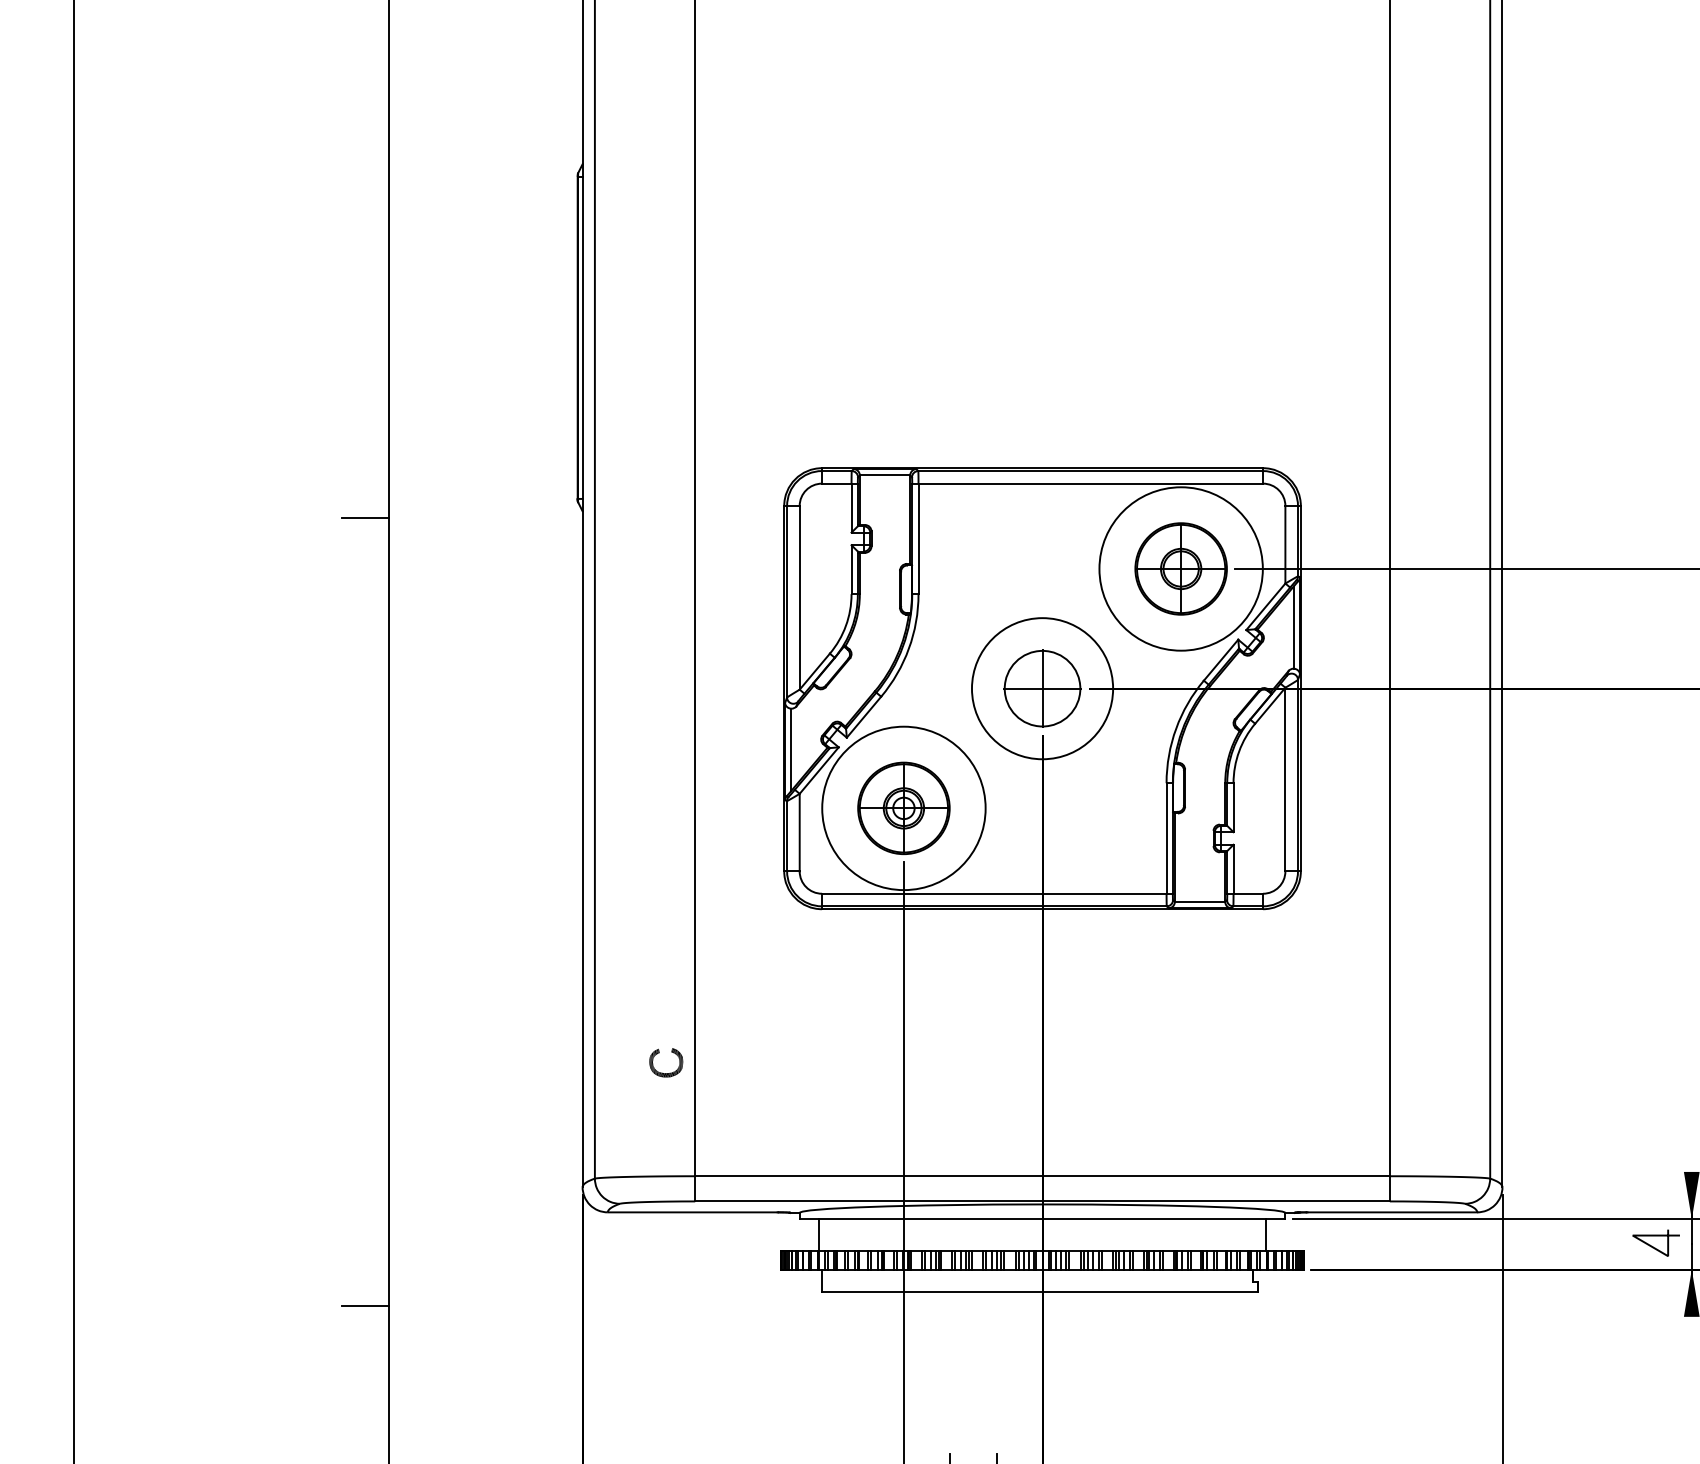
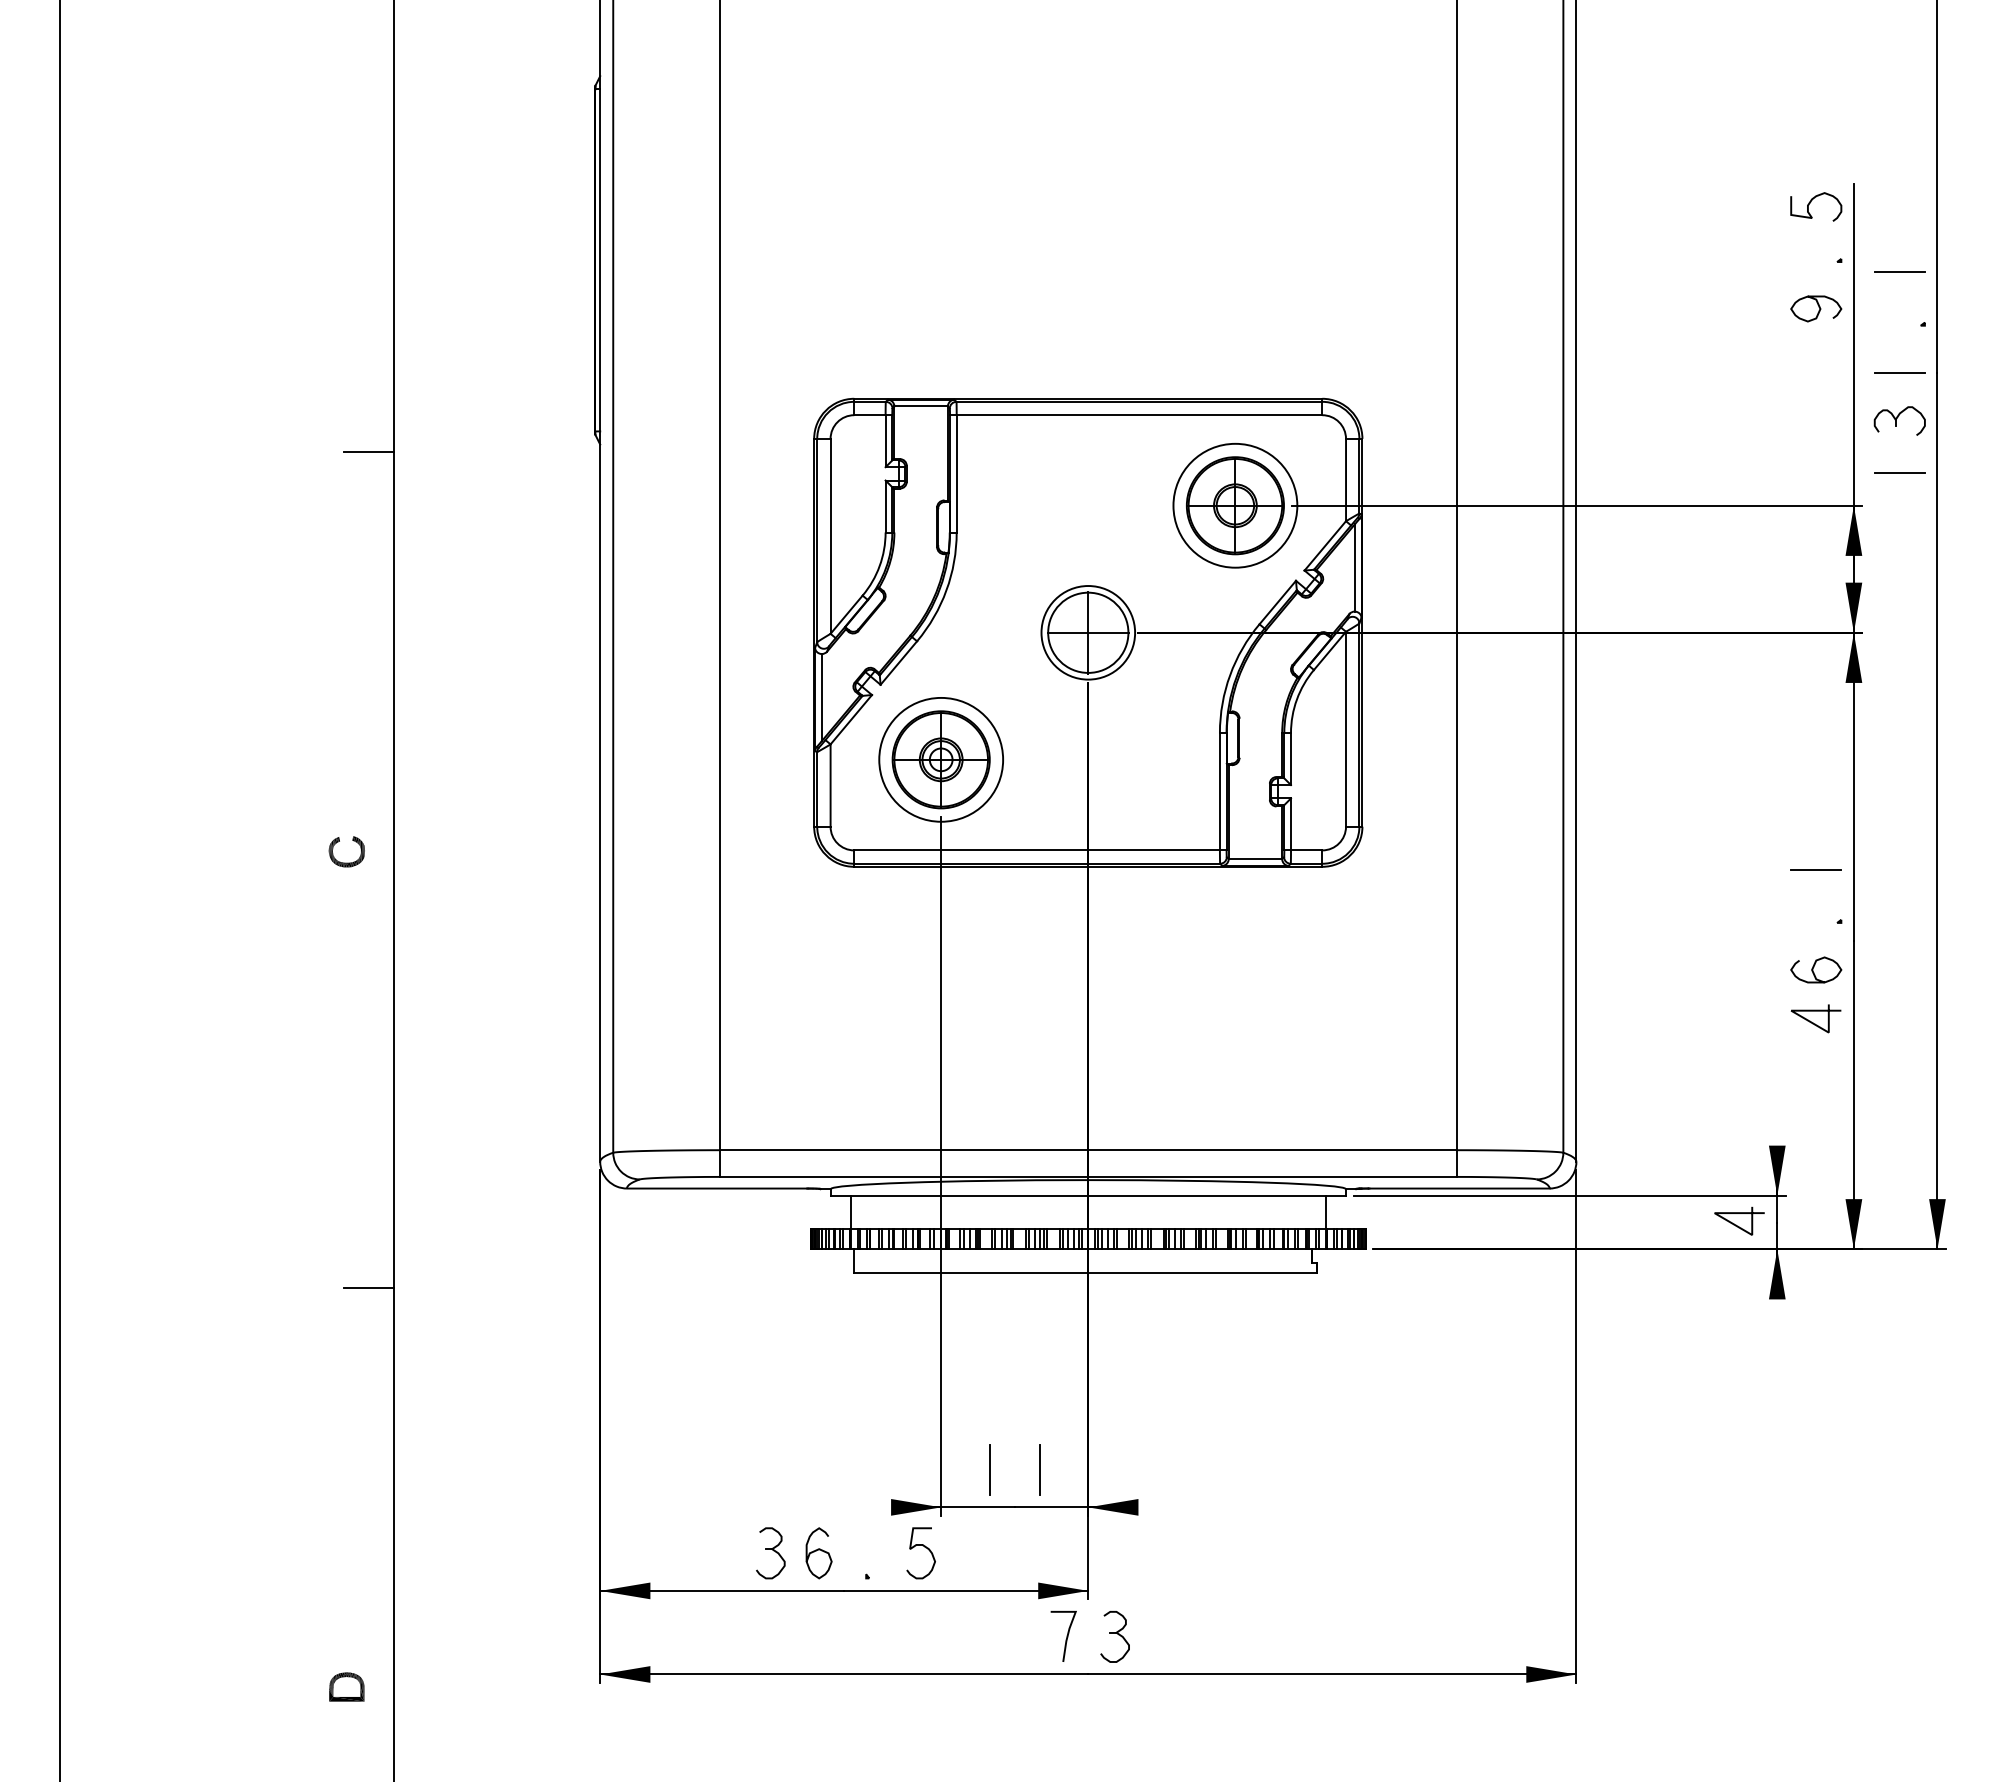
circle: (1181, 568) -> (1235, 505), size x0.71
circle: (1042, 688) -> (1088, 632), size x0.62
circle: (904, 808) -> (941, 759), size x0.71
part: (665, 1072) -> (346, 862), moved

